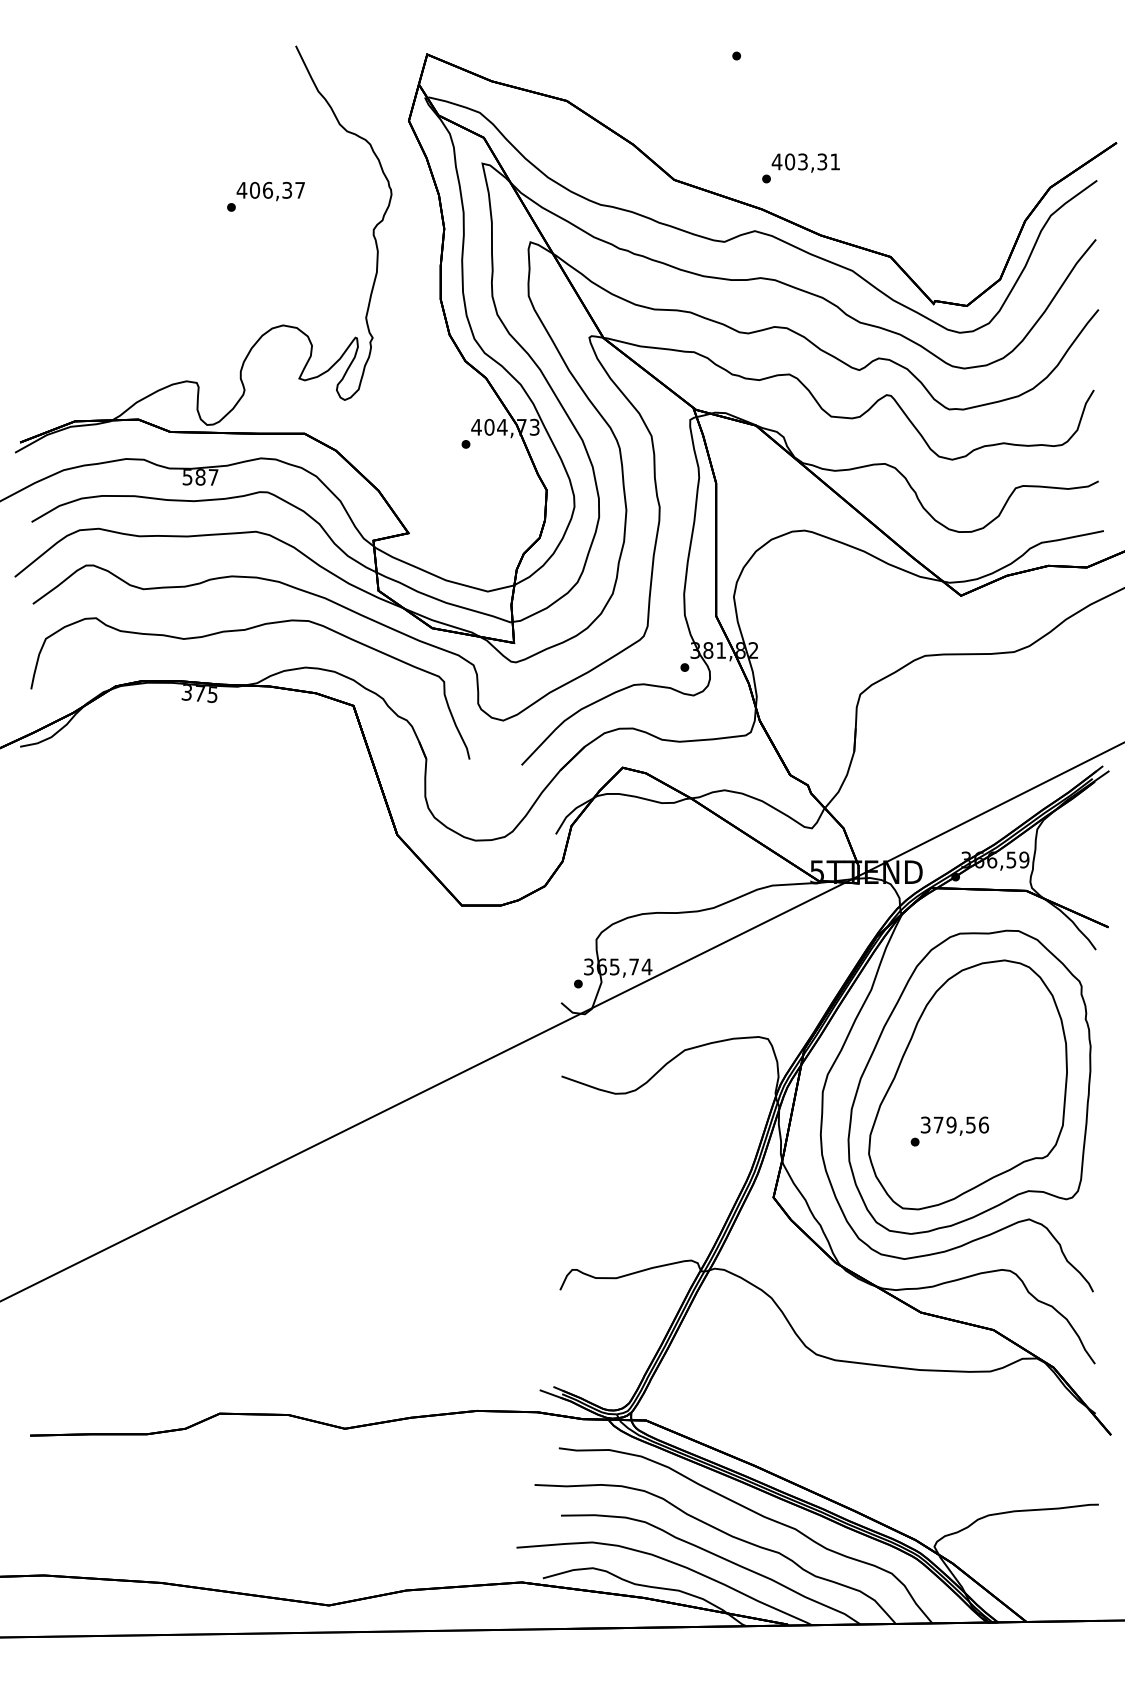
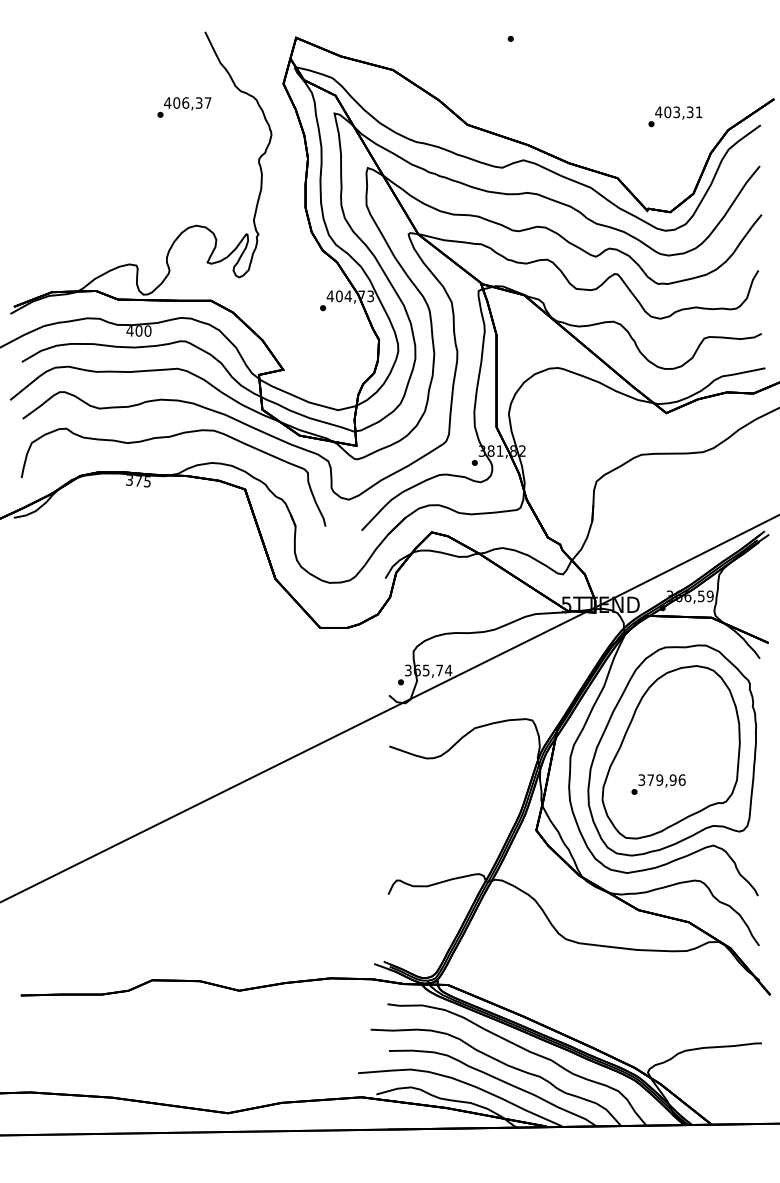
text: (801, 167) -> (675, 116), moved
text: (266, 196) -> (184, 107), moved
text: (199, 476) -> (138, 330), 587 -> 400
text: (969, 1124) -> (672, 779), 379,56 -> 379,96

